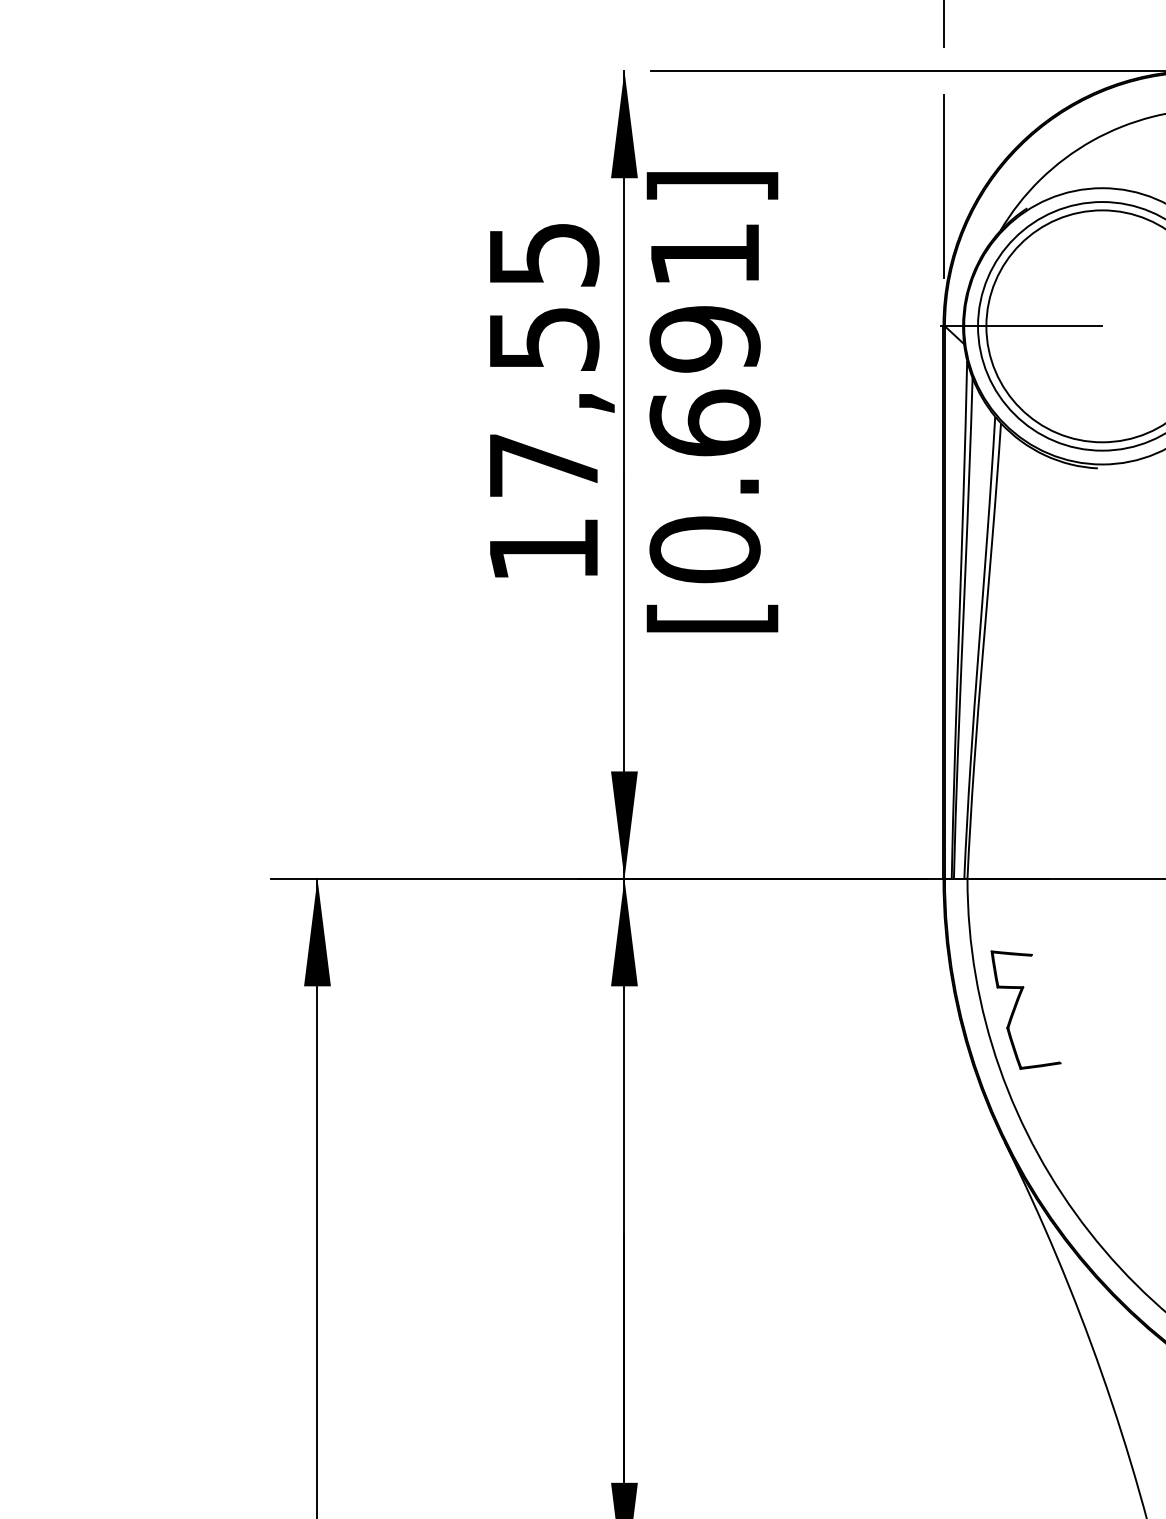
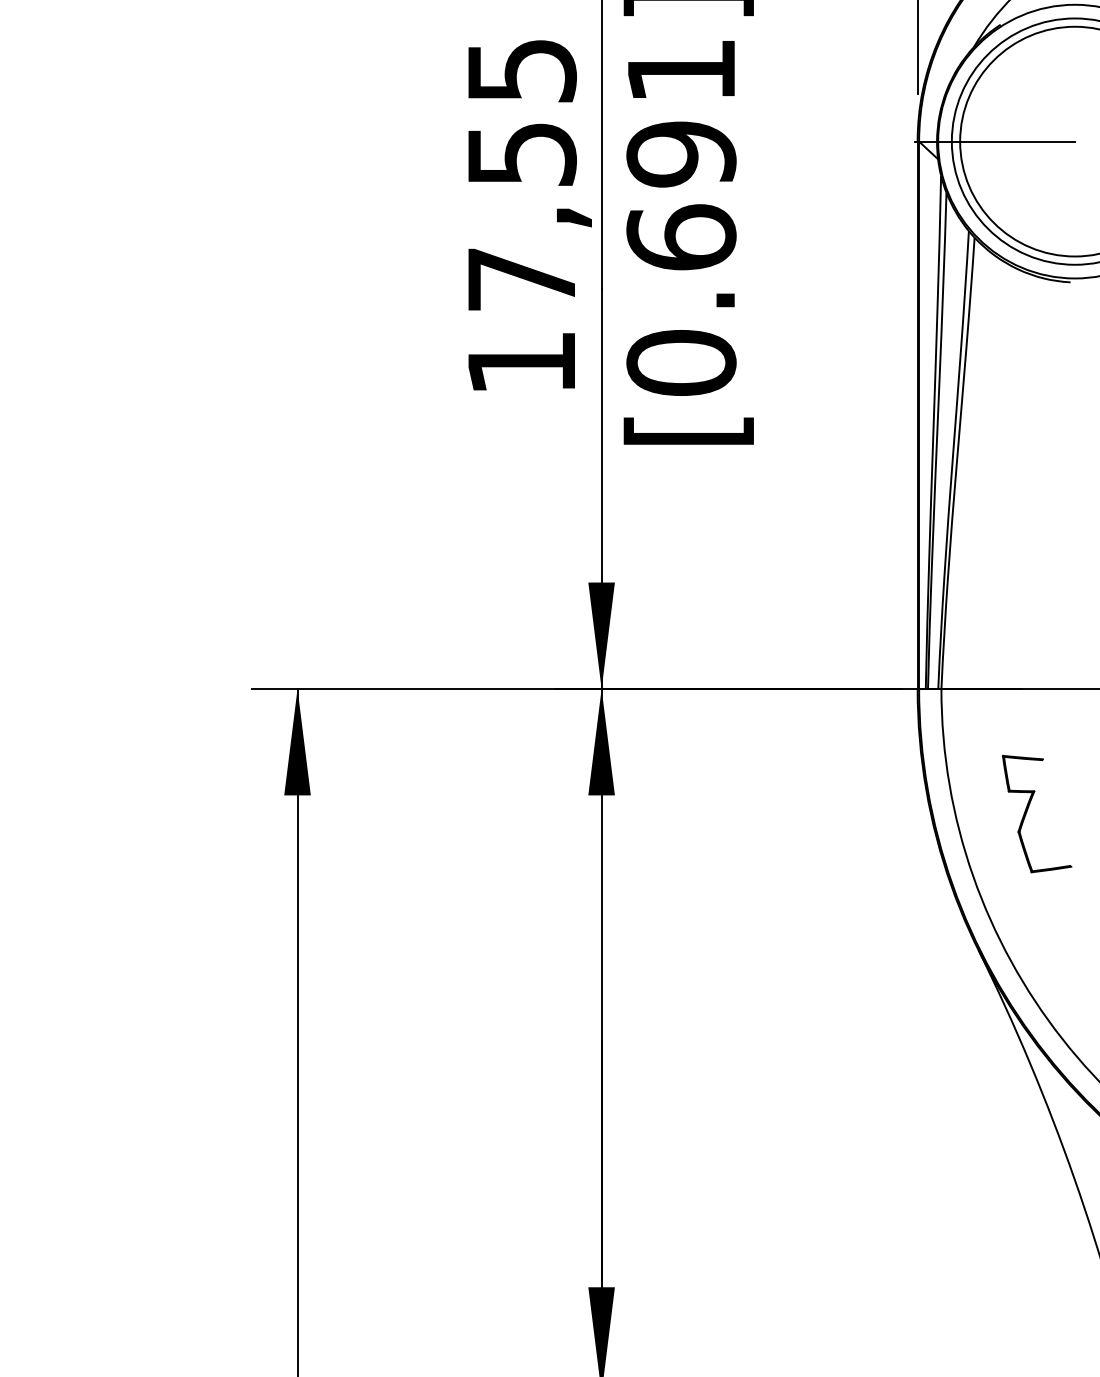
part: (1017, 1005) -> (1028, 809), moved

